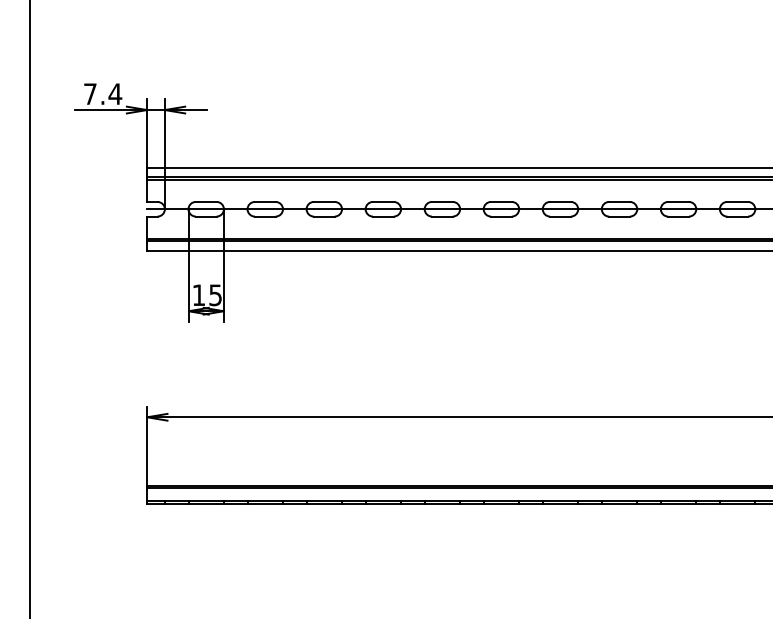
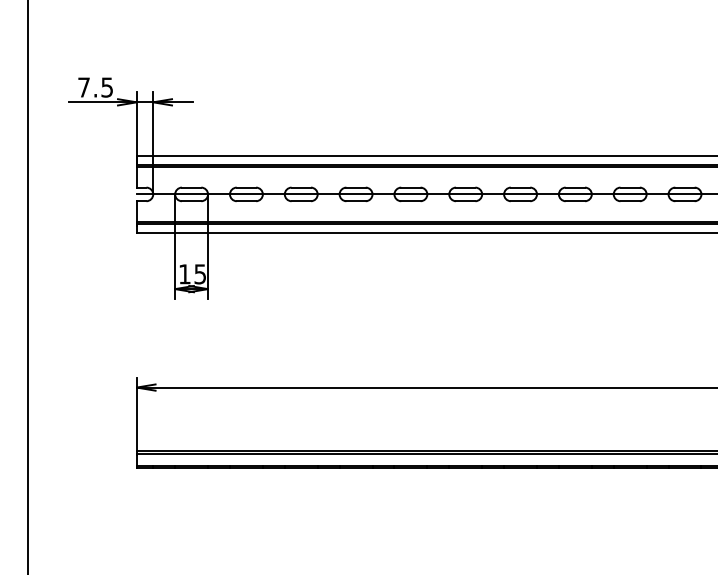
text: (114, 94) -> (106, 87), 7.4 -> 7.5

